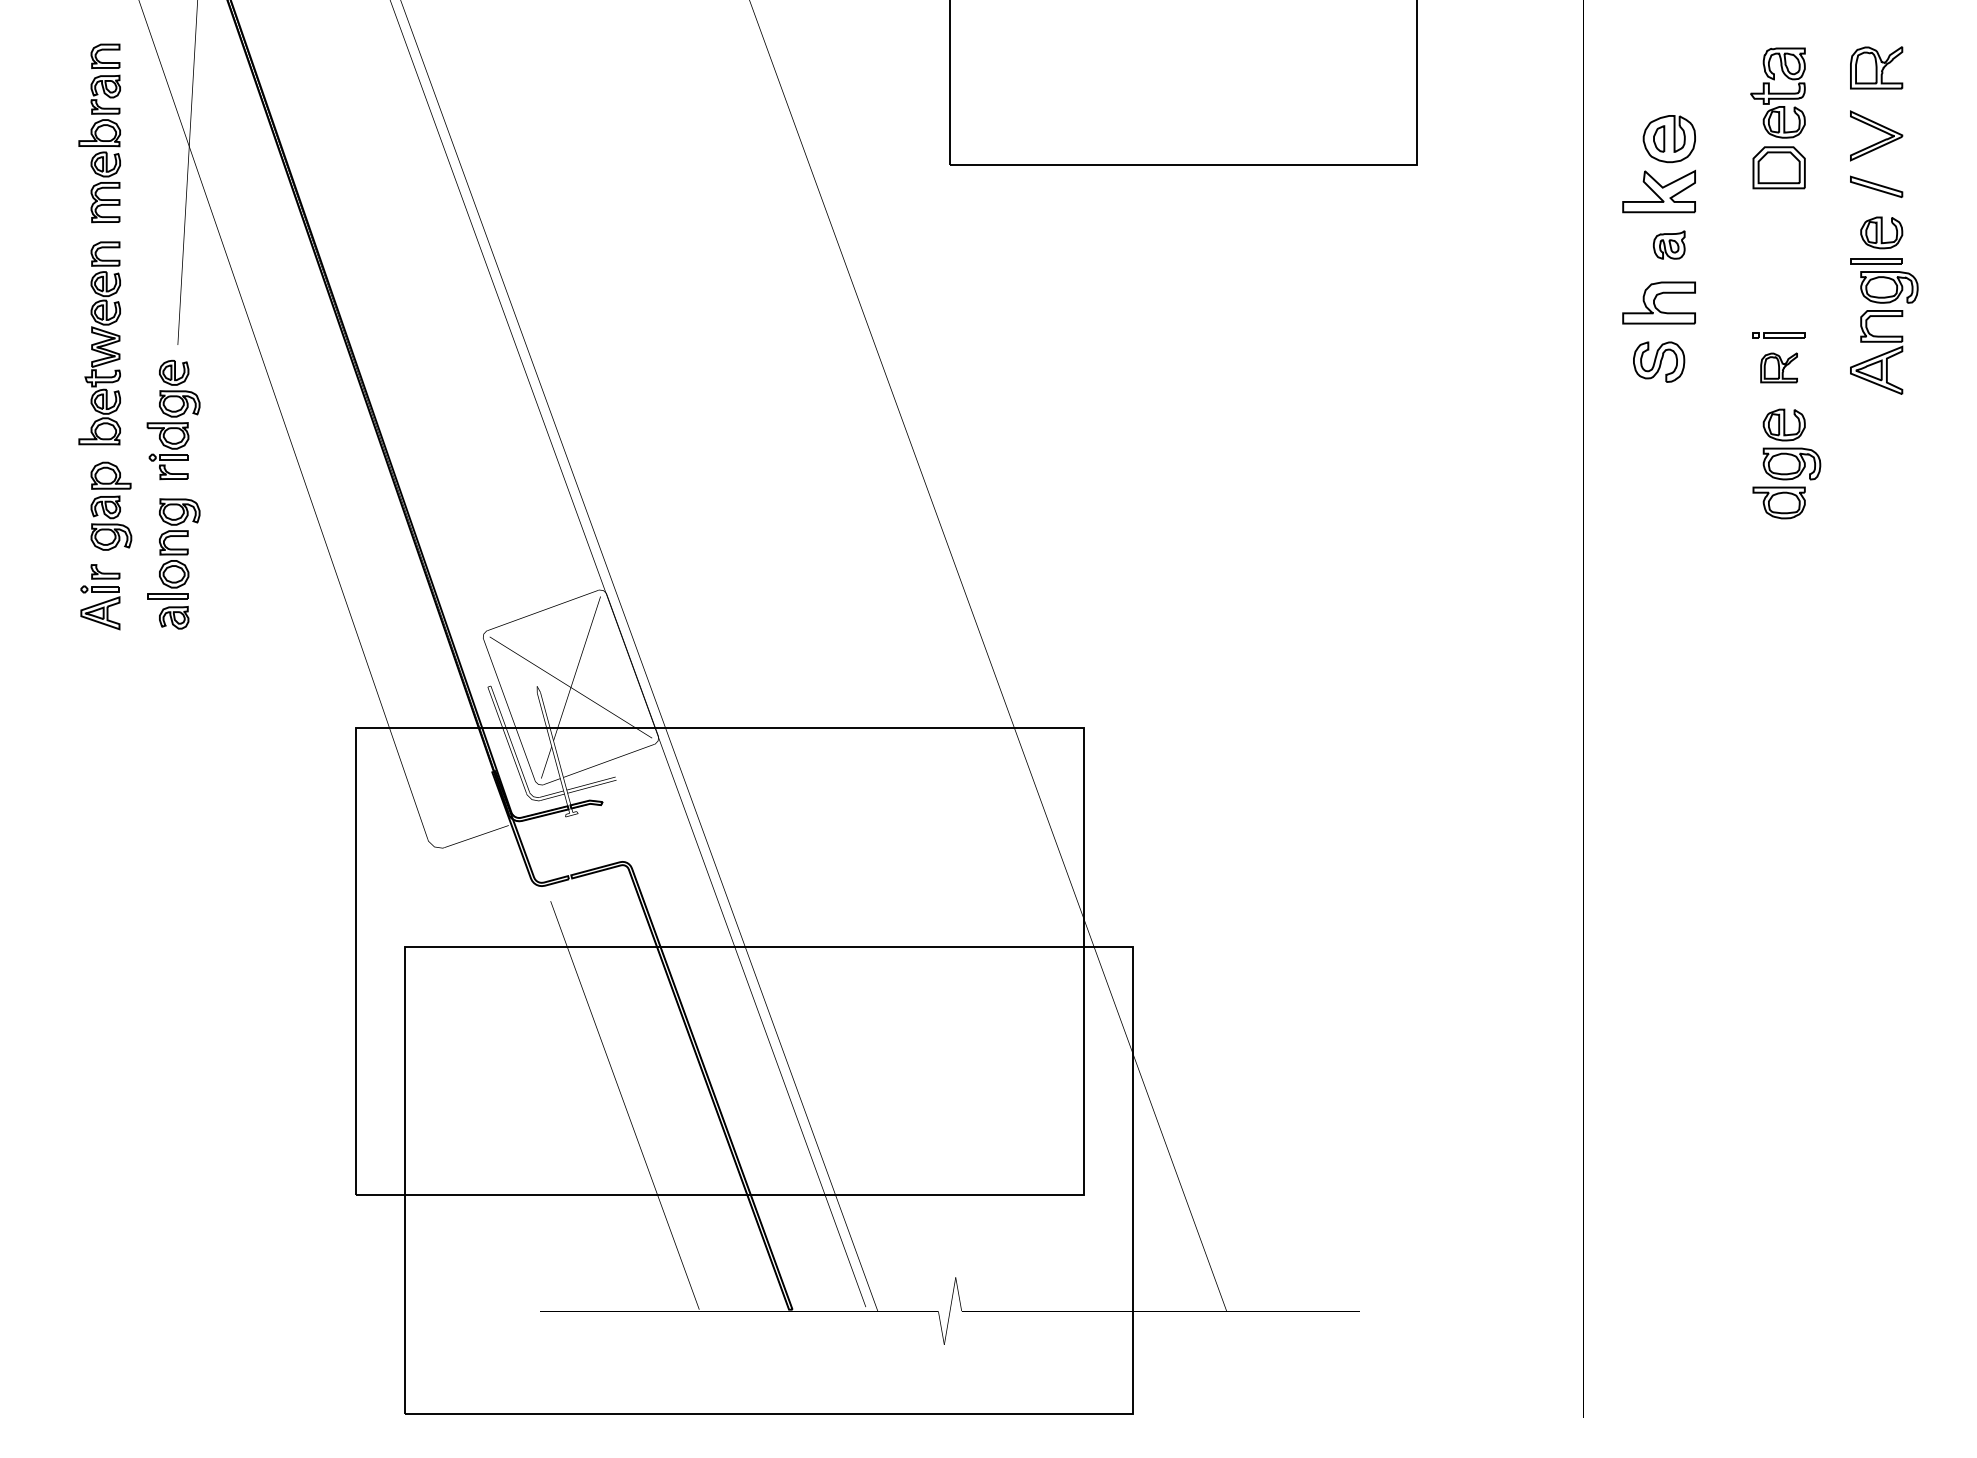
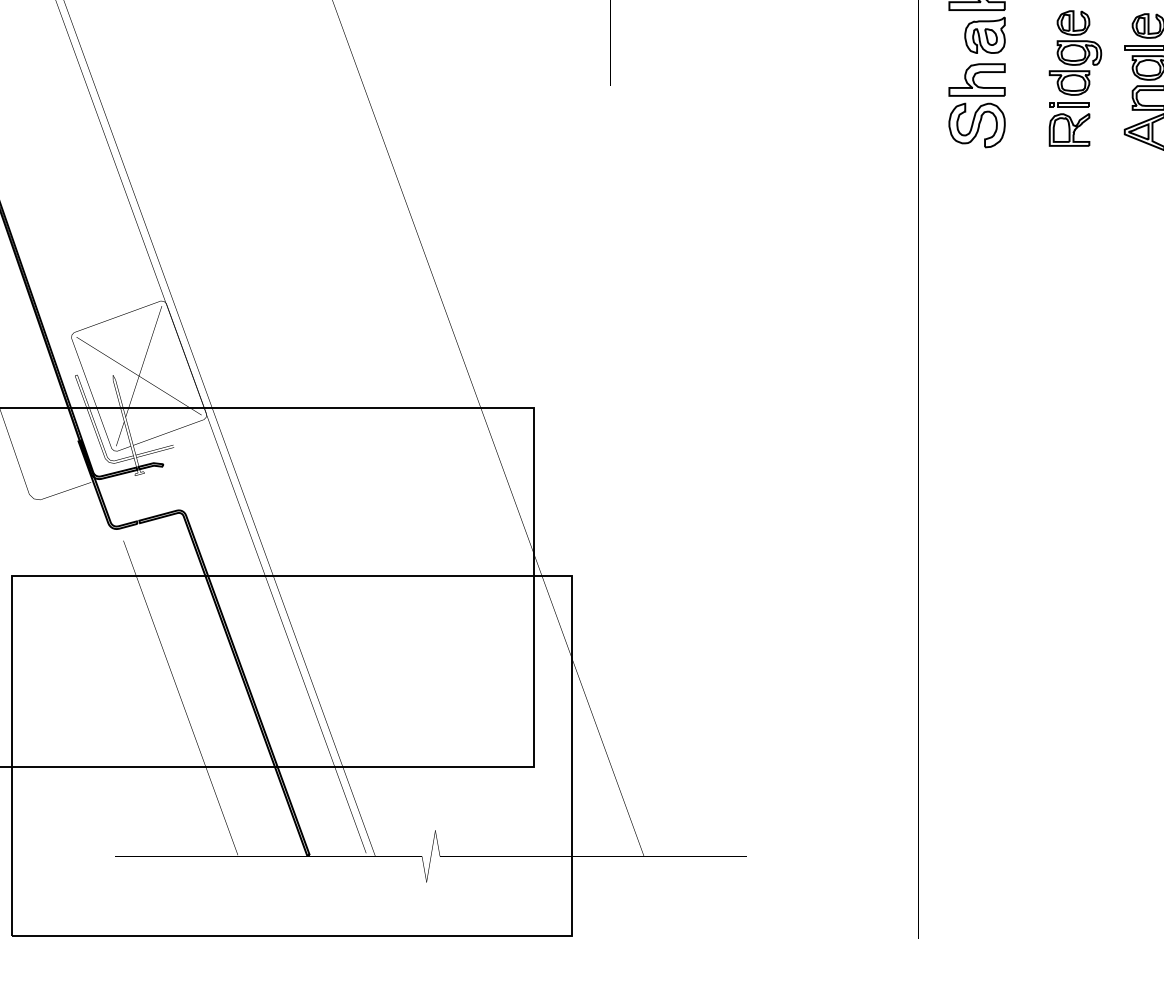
part: (1668, 244) -> (984, 34), size x1.67
part: (1658, 362) -> (976, 125), size x1.43
part: (1778, 367) -> (1069, 129), size x1.43
part: (1786, 463) -> (1075, 52), moved

